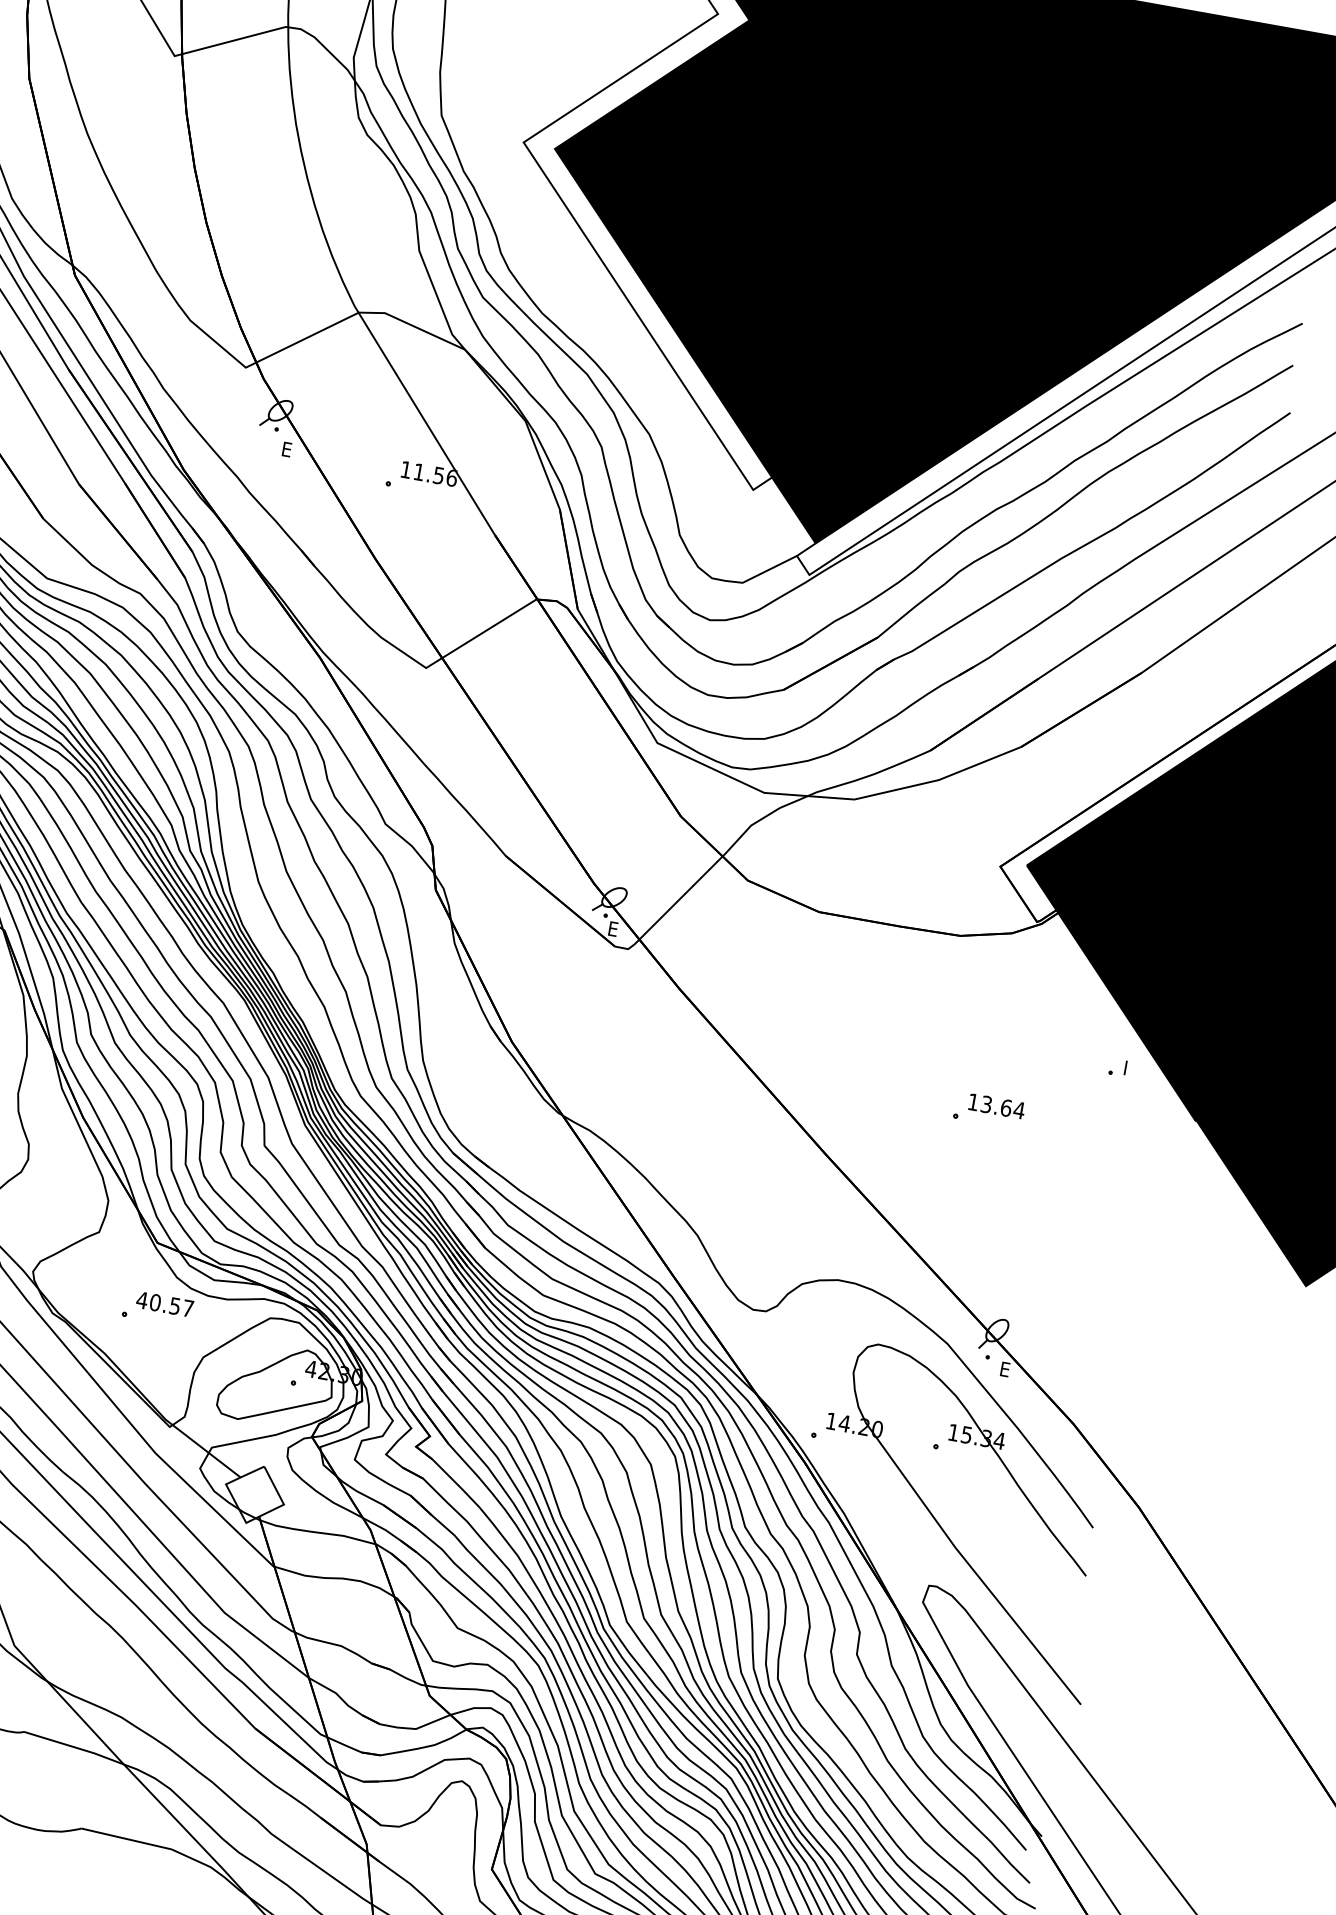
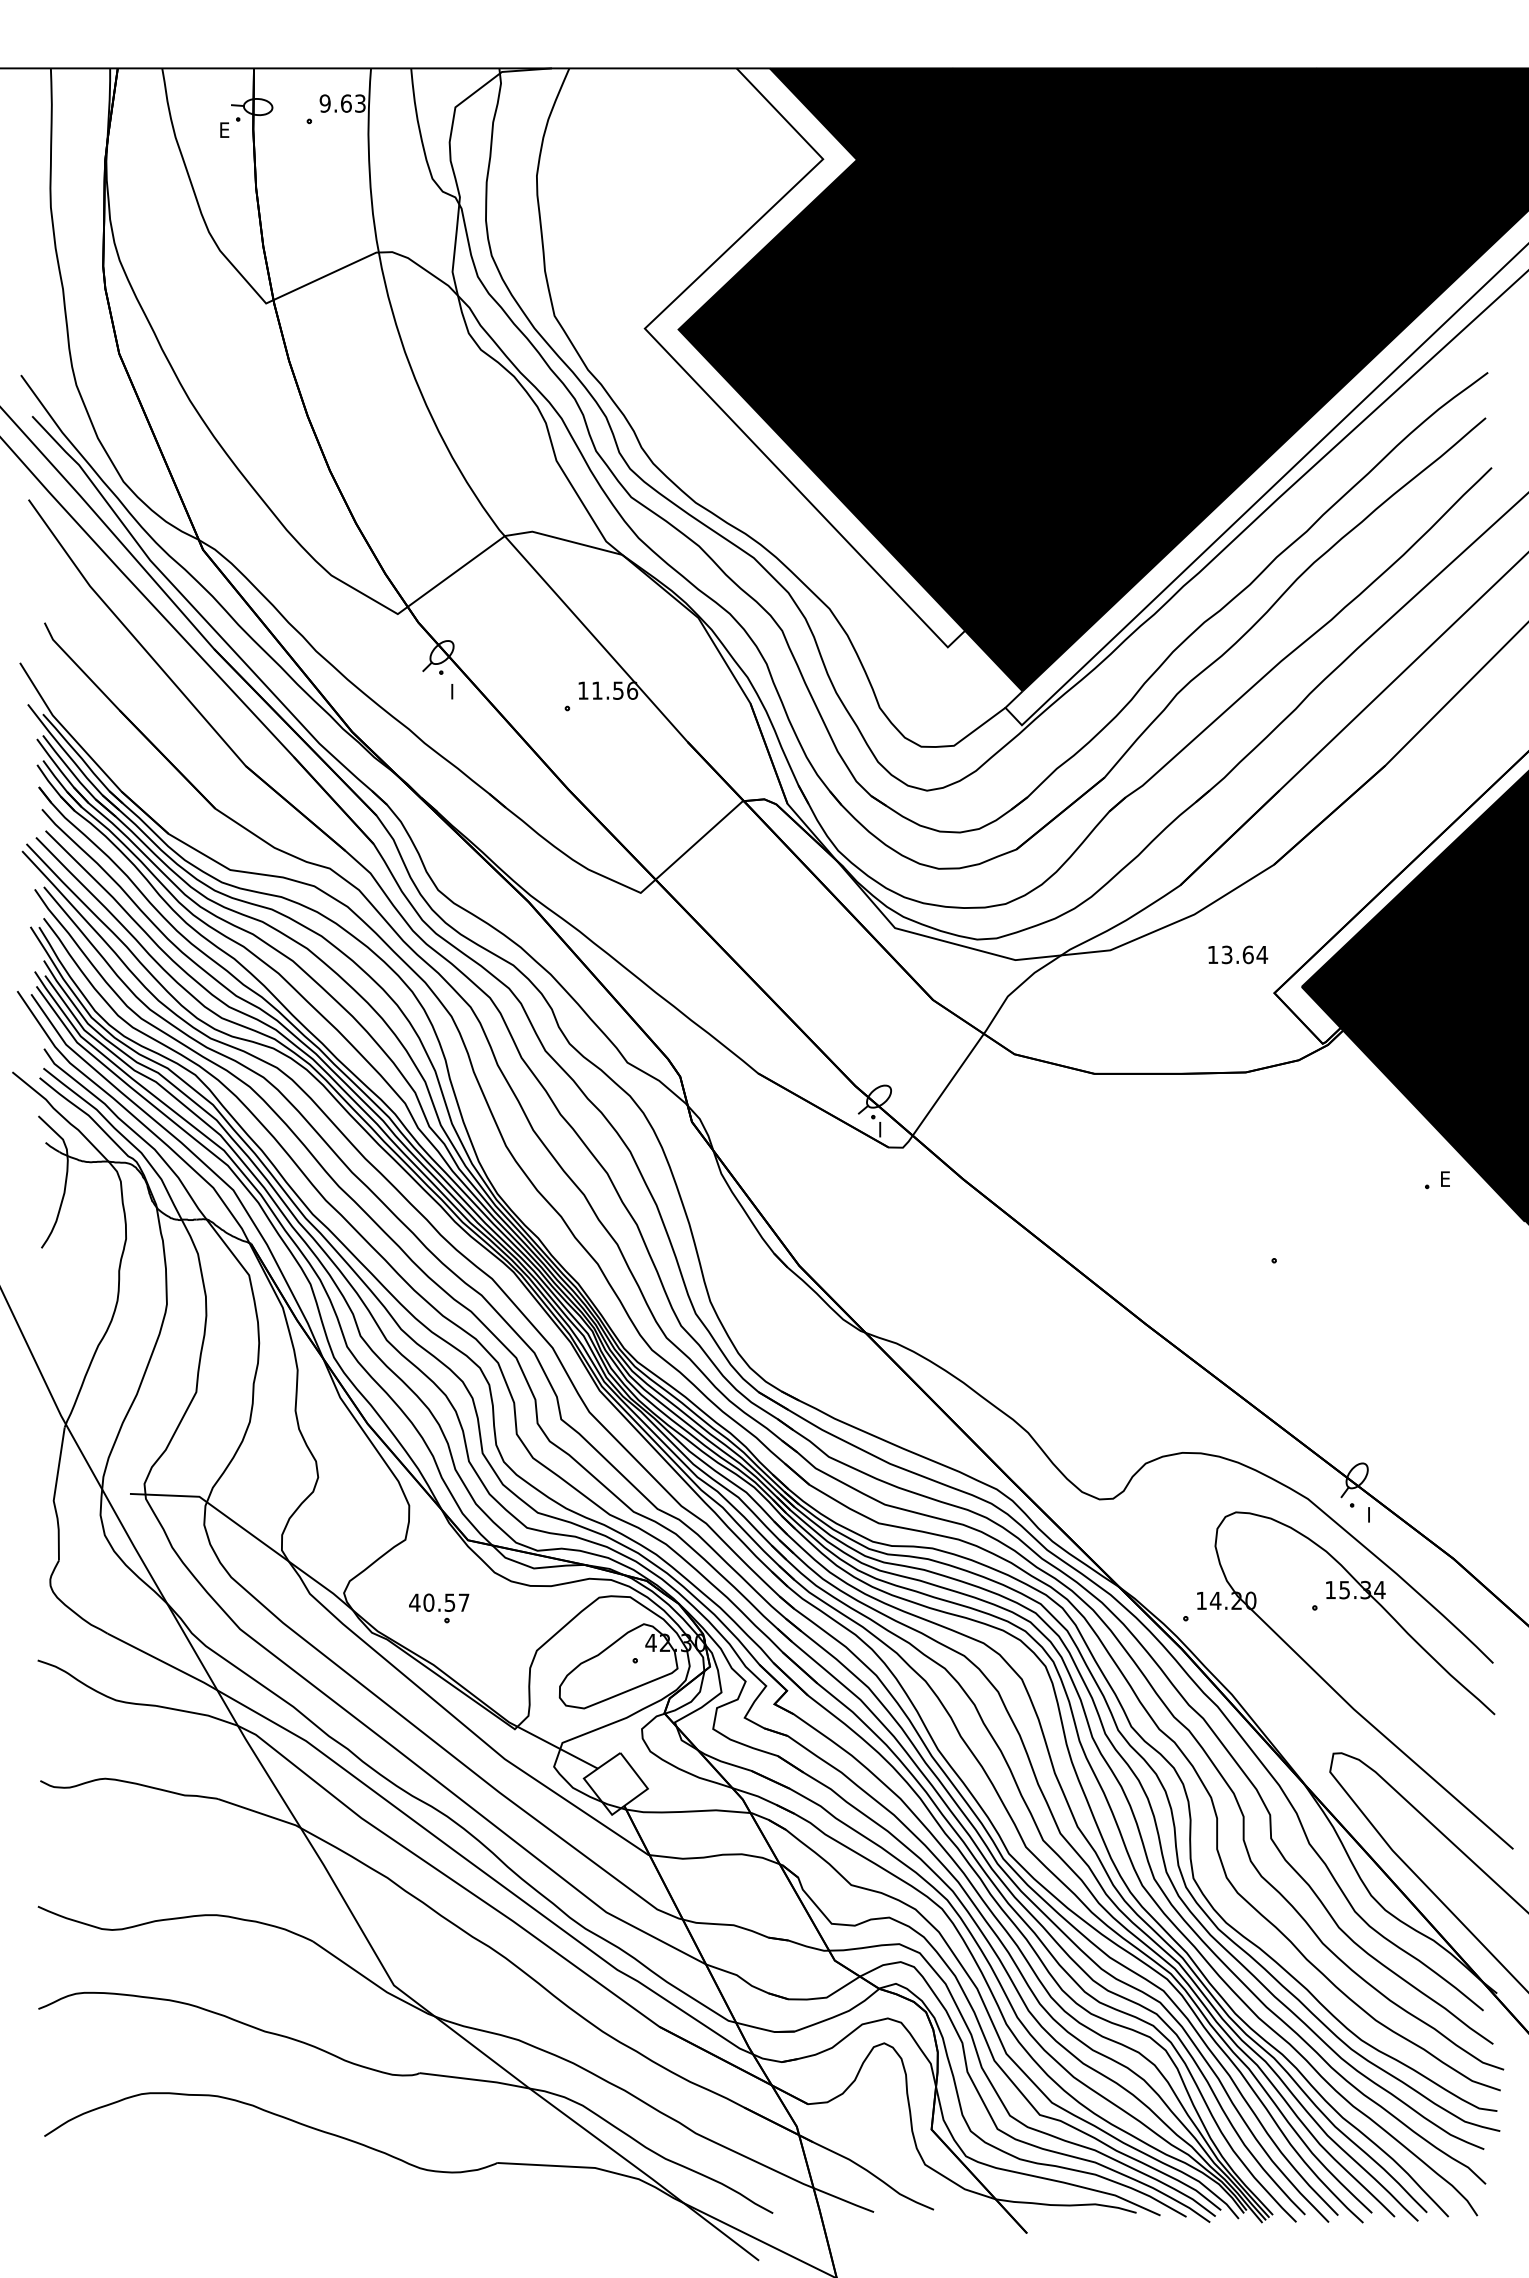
text: (287, 449) -> (456, 691), E -> I
text: (614, 929) -> (884, 1129), E -> I
text: (1130, 1068) -> (1446, 1178), I -> E
text: (997, 1106) -> (1238, 954), moved
text: (165, 1304) -> (439, 1602), moved
text: (1006, 1369) -> (1373, 1514), E -> I

